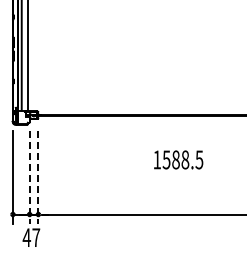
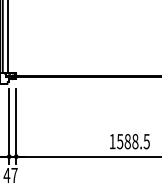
text: (178, 159) -> (129, 141), moved
line: (29, 177) -> (9, 126), dashed -> solid
line: (38, 177) -> (16, 126), dashed -> solid

